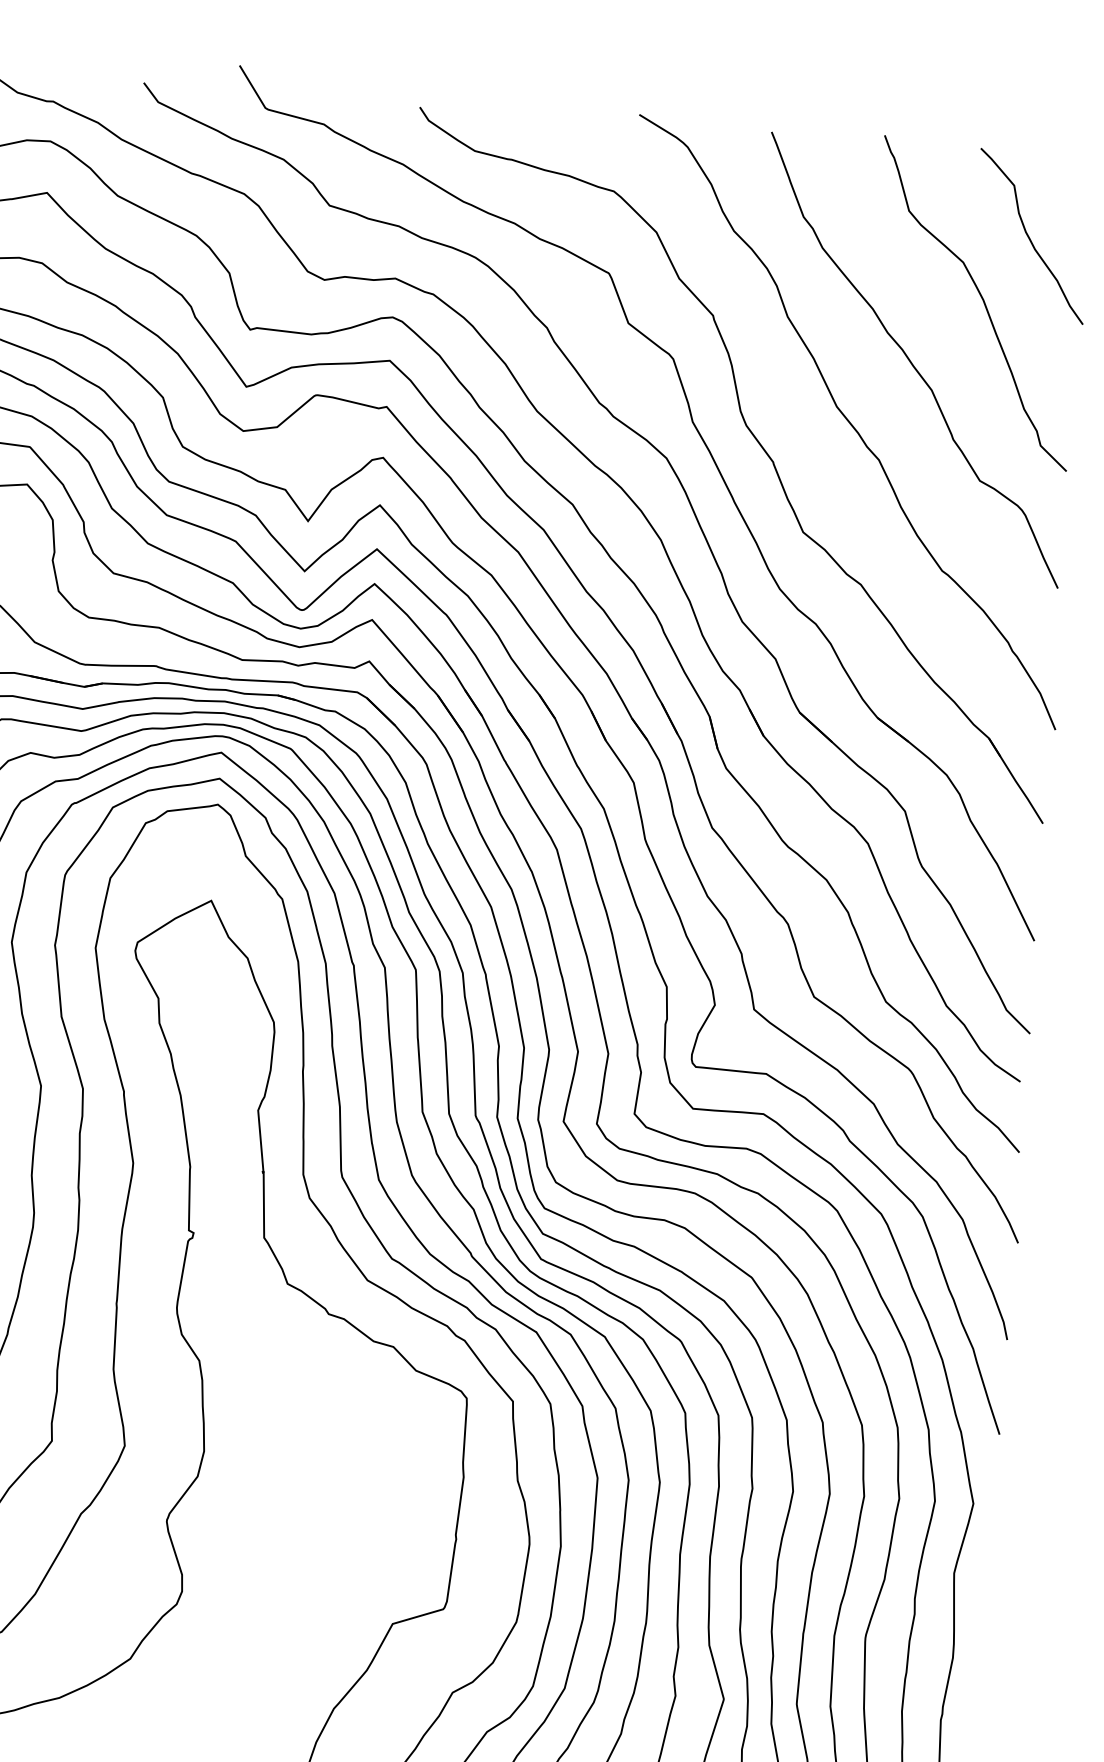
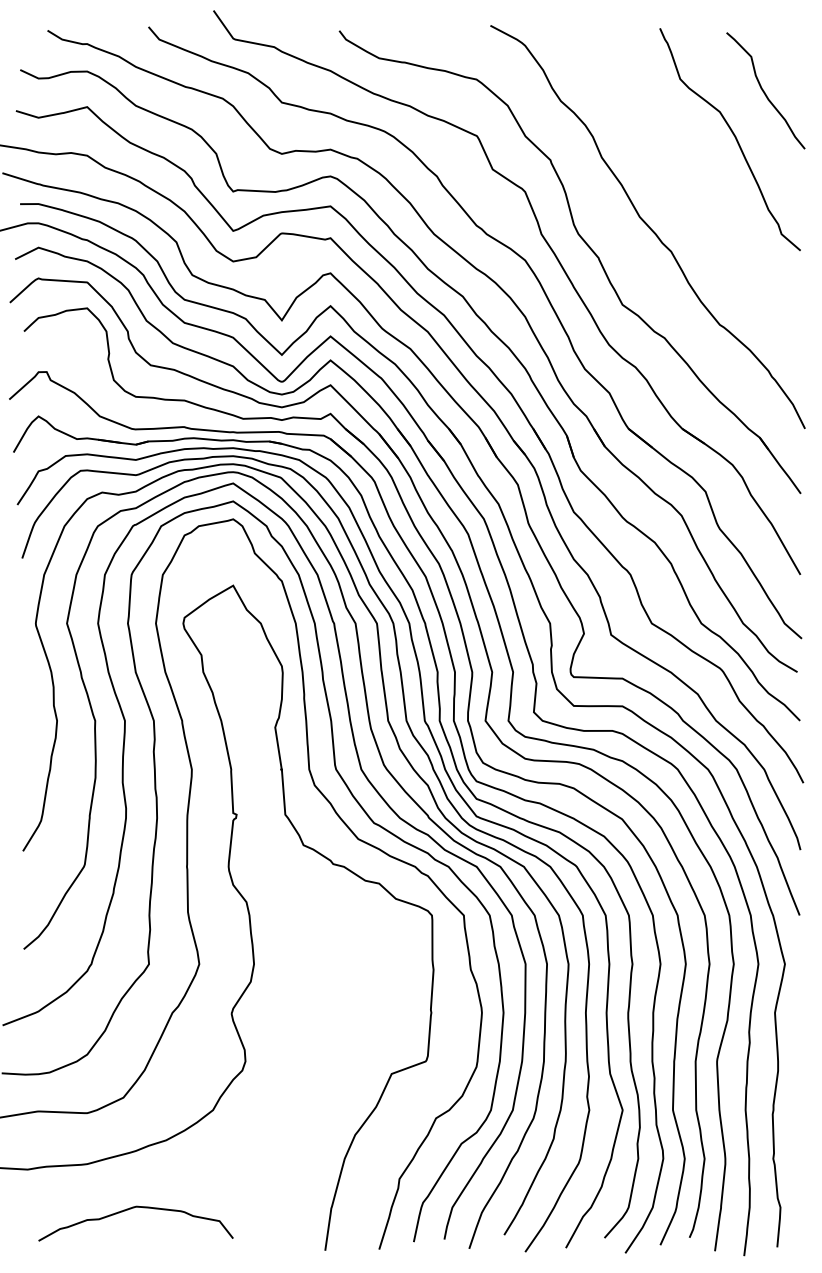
curve: (912, 361) -> (689, 182), removed

